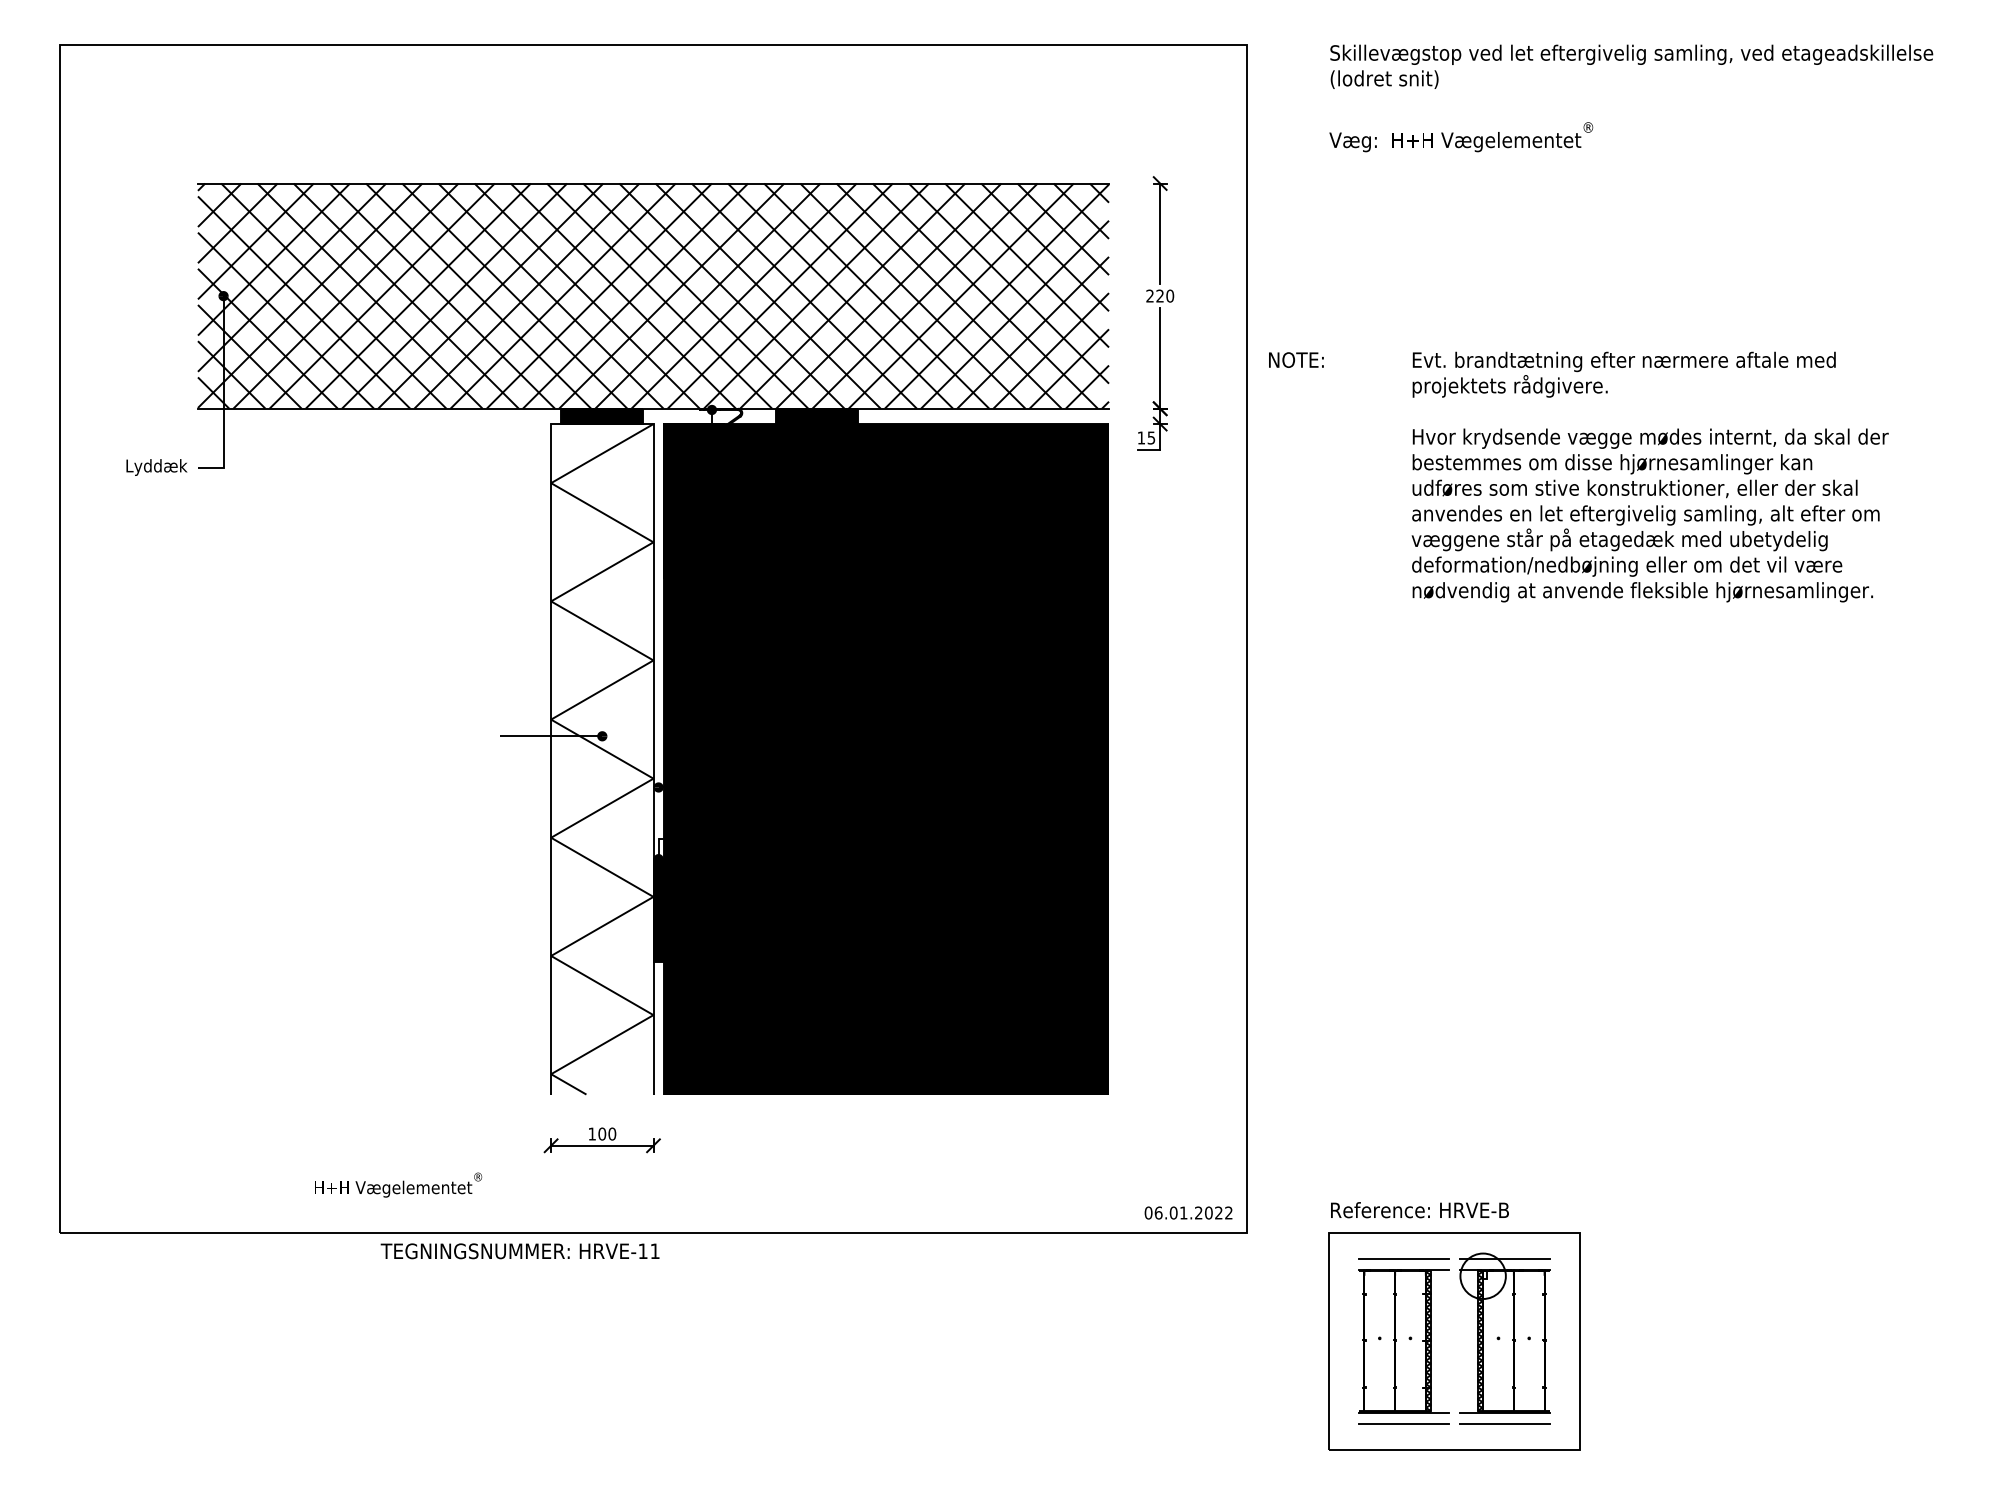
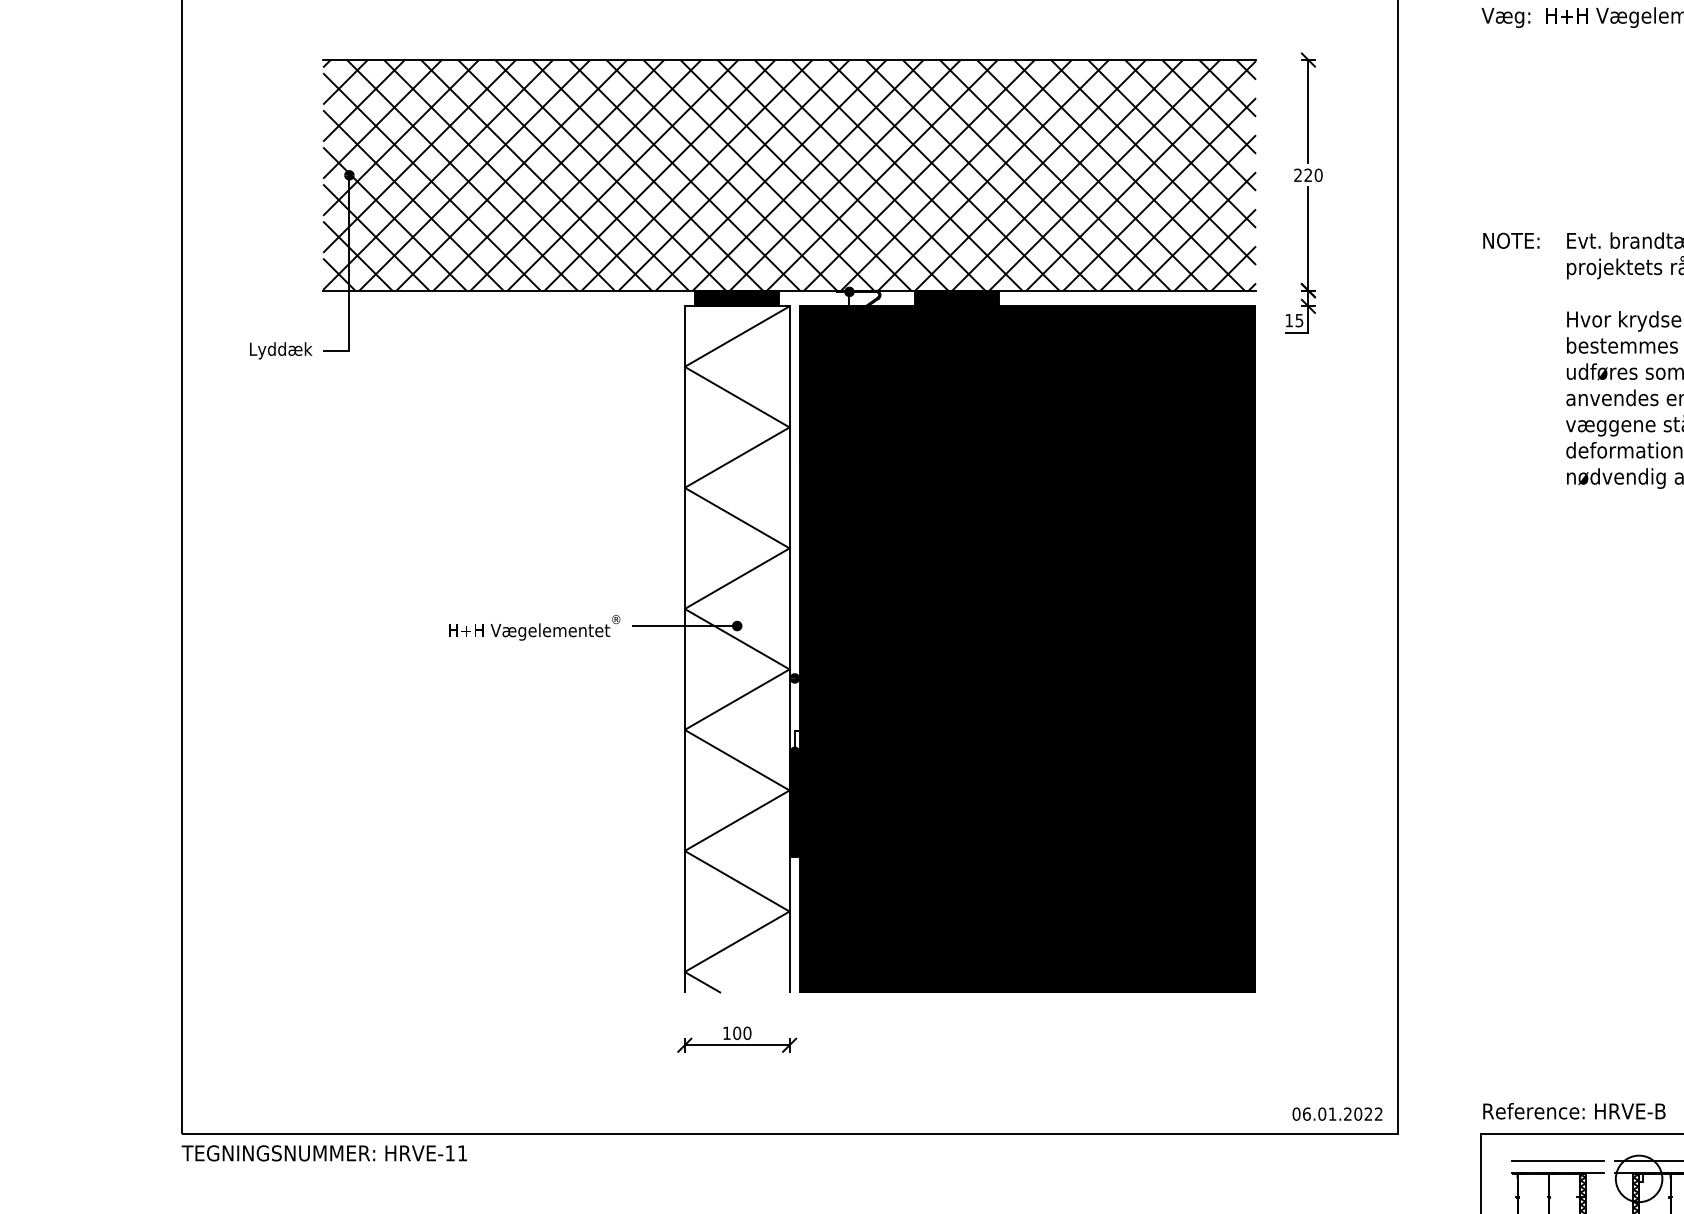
text: (1296, 359) -> (1511, 240), moved
text: (398, 1184) -> (534, 627), moved
text: (519, 1251) -> (323, 1153), moved

